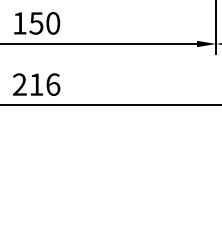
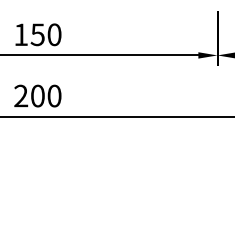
text: (45, 84) -> (46, 95), 216 -> 200

